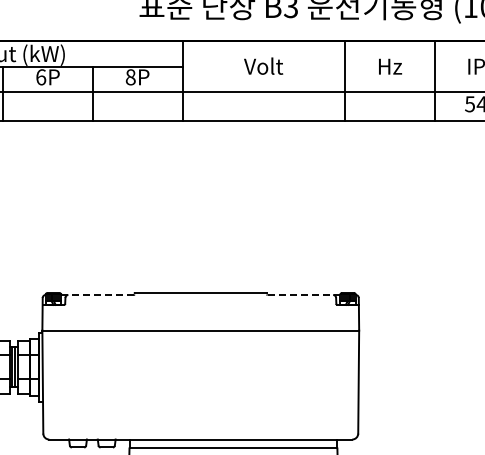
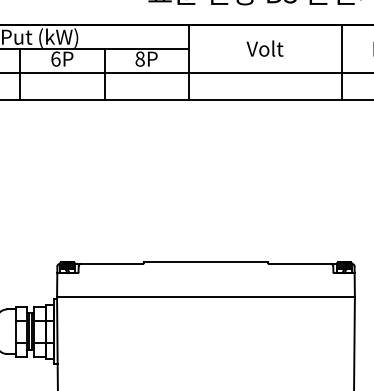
line: (98, 295) -> (109, 264), dashed -> solid
line: (304, 295) -> (303, 264), dashed -> solid

